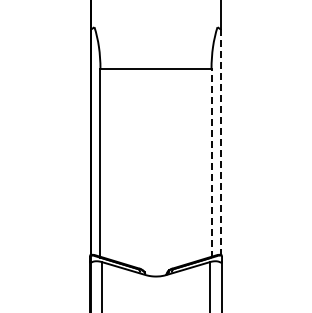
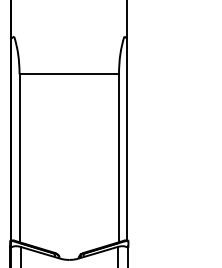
line: (220, 142) -> (127, 139), dashed -> solid
line: (211, 162) -> (118, 157), dashed -> solid

